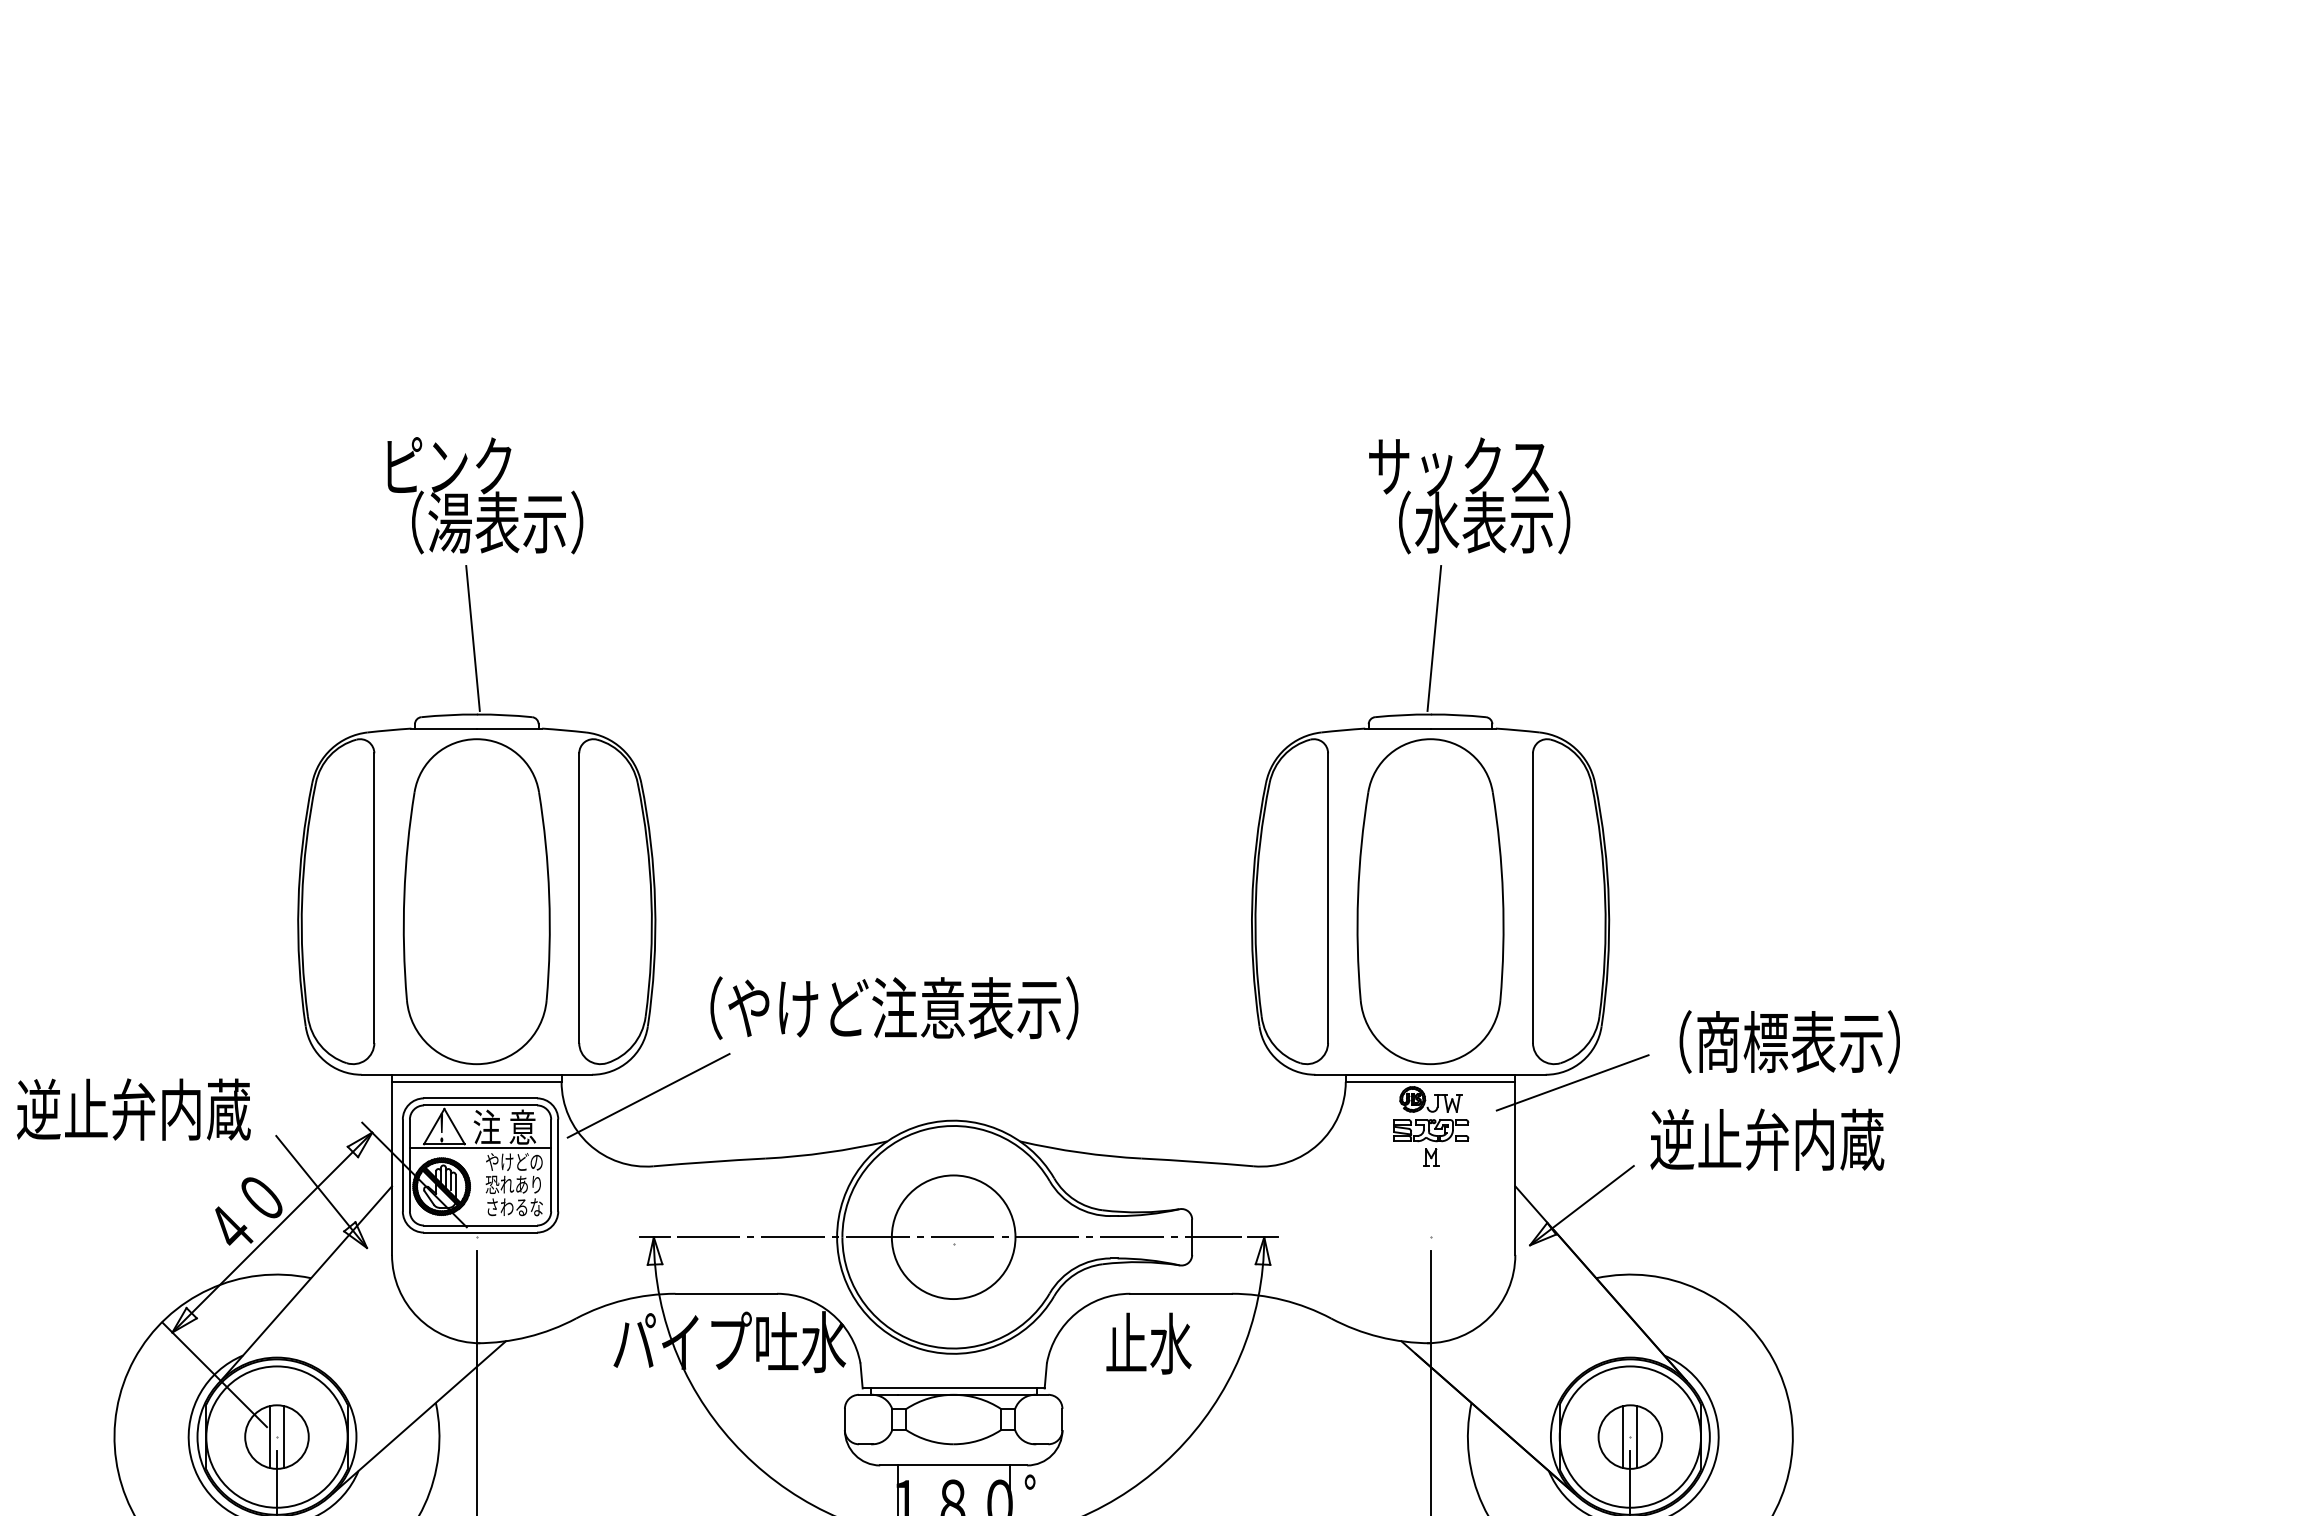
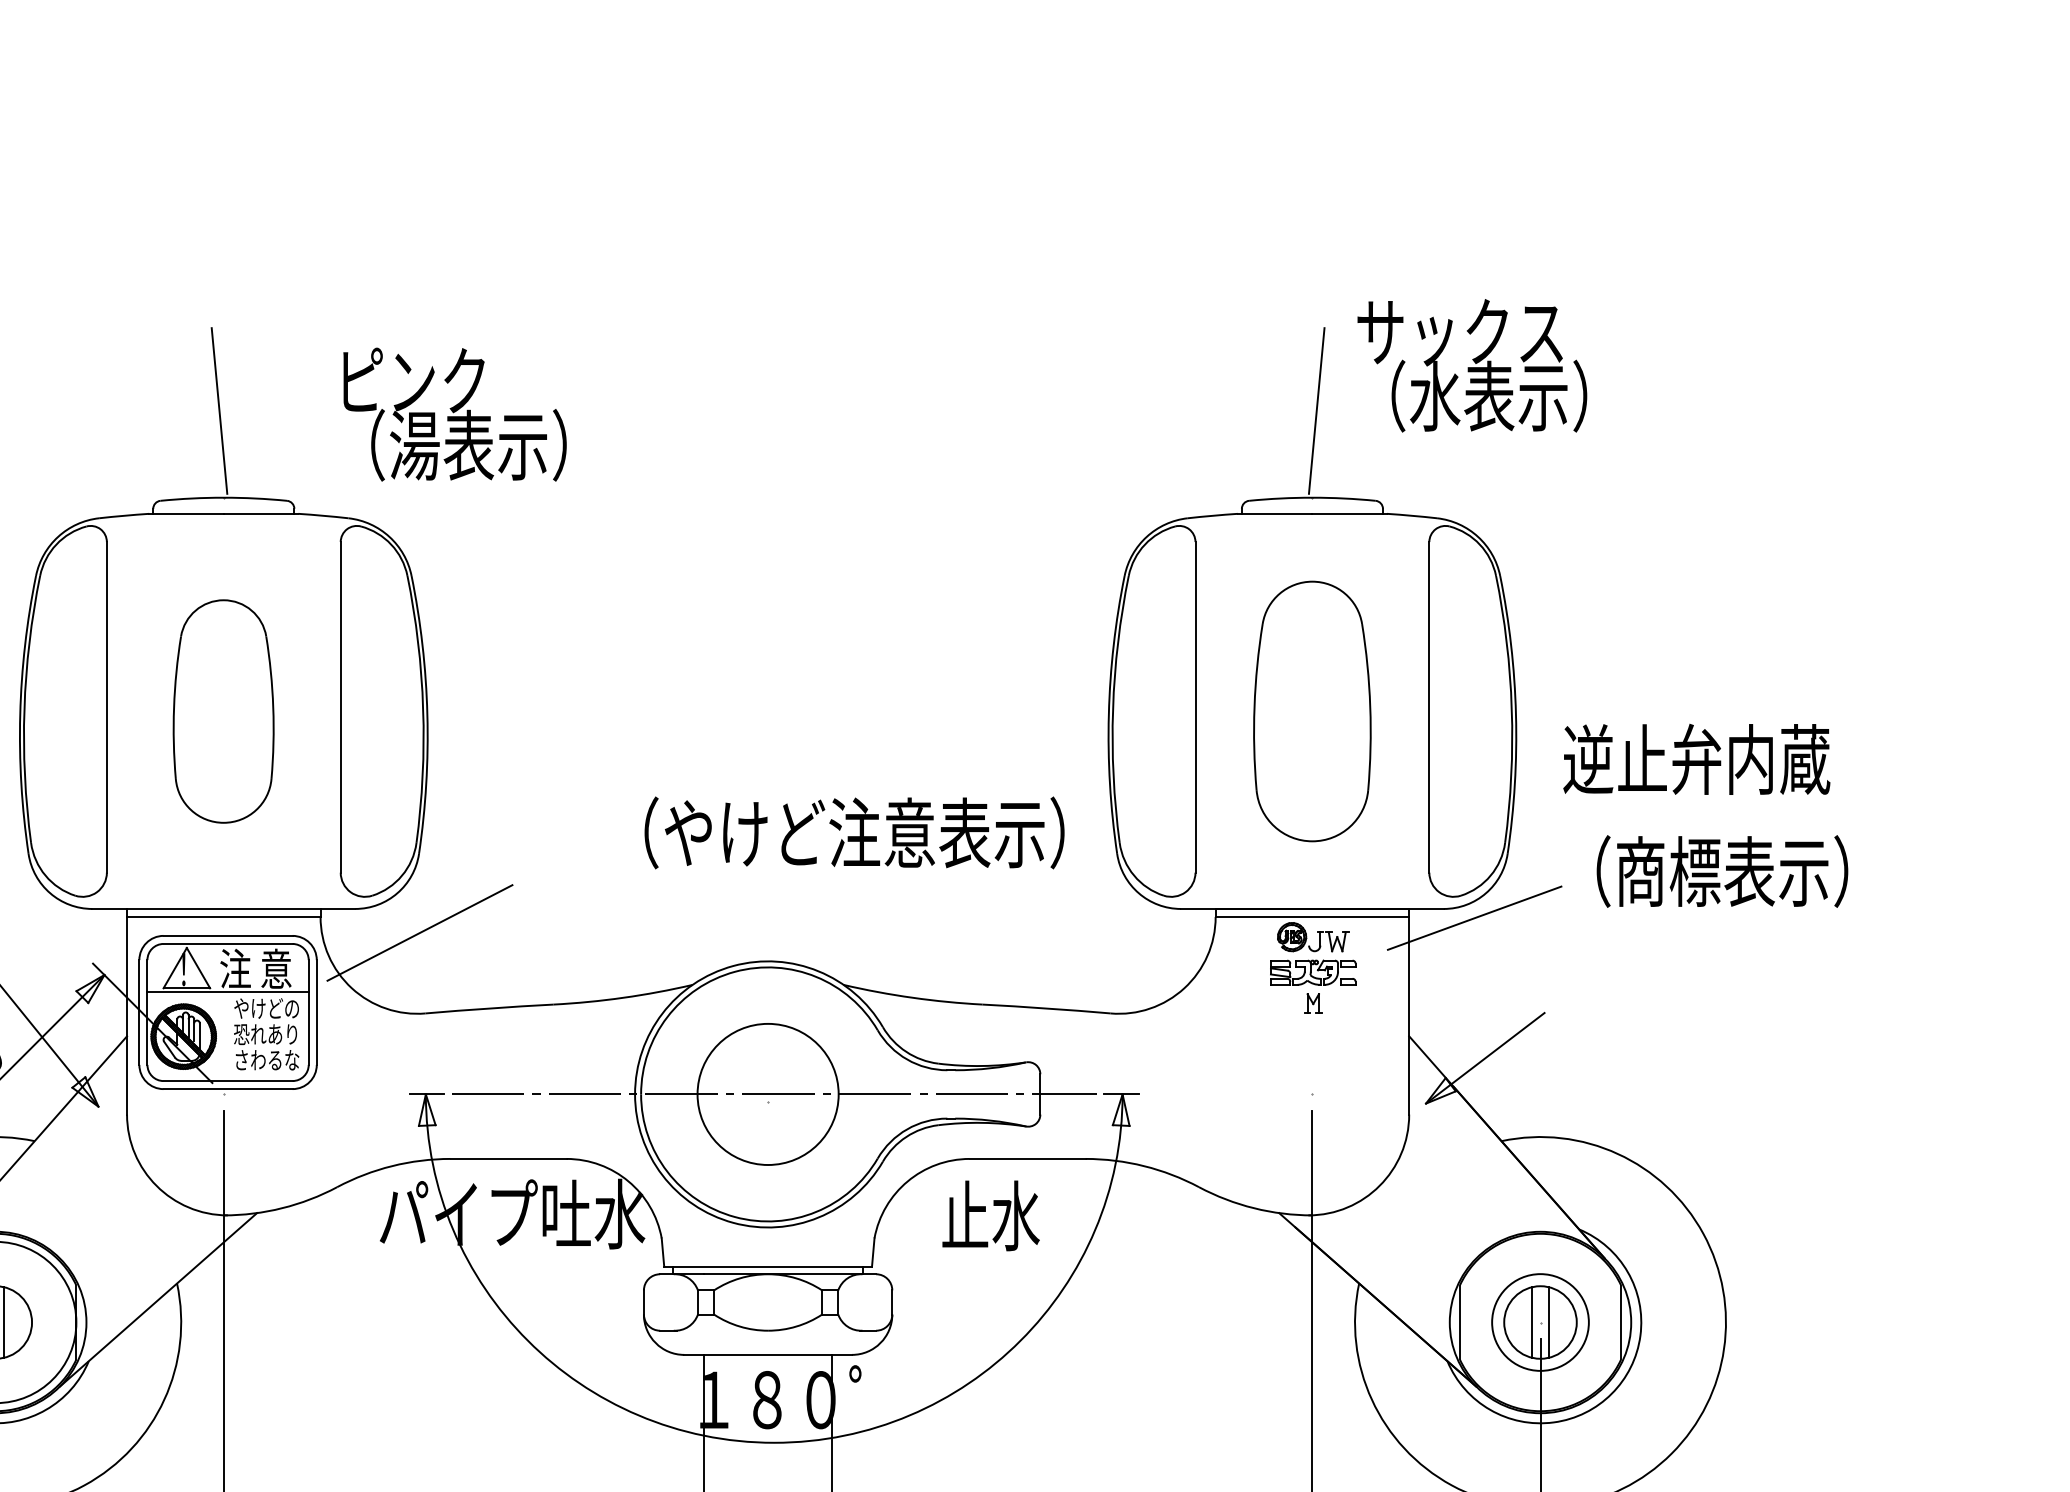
text: (485, 495) -> (455, 414), moved
text: (1469, 495) -> (1472, 365), moved
part: (476, 901) -> (223, 711), size x0.6
part: (1430, 901) -> (1312, 711), size x0.7
text: (894, 1007) -> (854, 832), moved
text: (1767, 1139) -> (1697, 759), moved
circle: (1630, 1436) -> (1540, 1321), size x0.6

